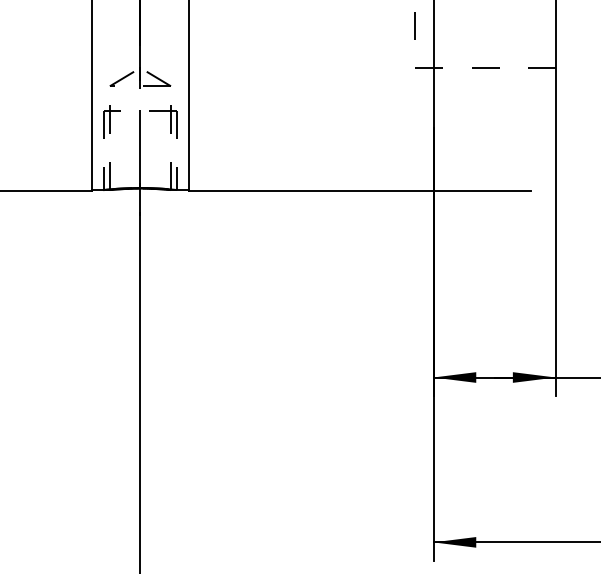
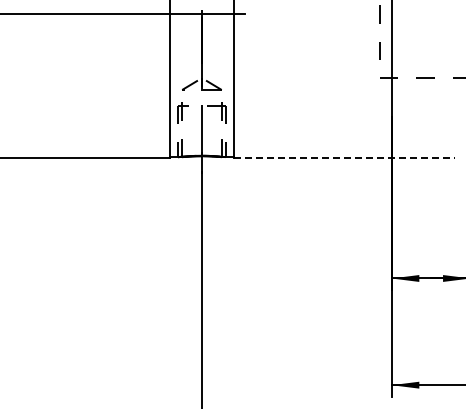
line: (360, 190) -> (344, 157), solid -> dashed

